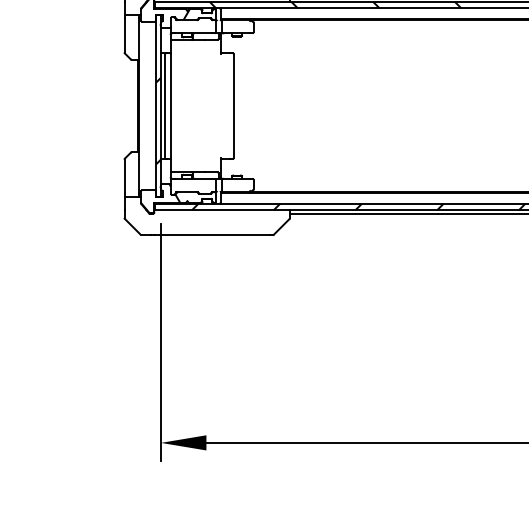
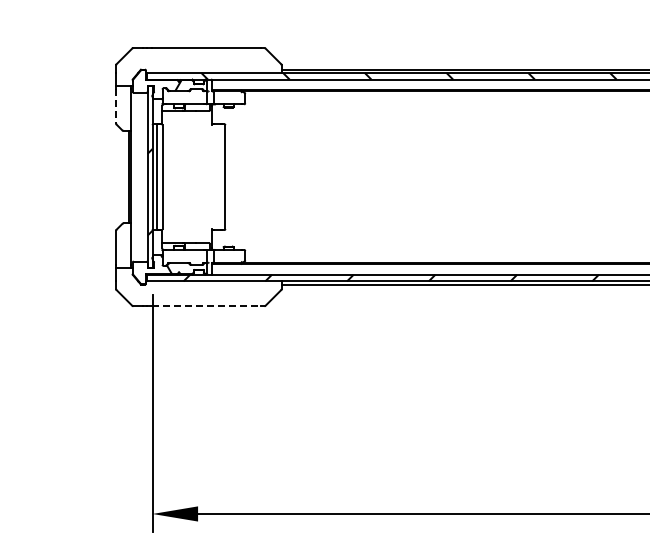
line: (124, 35) -> (116, 106), solid -> dashed
line: (214, 235) -> (206, 306), solid -> dashed

